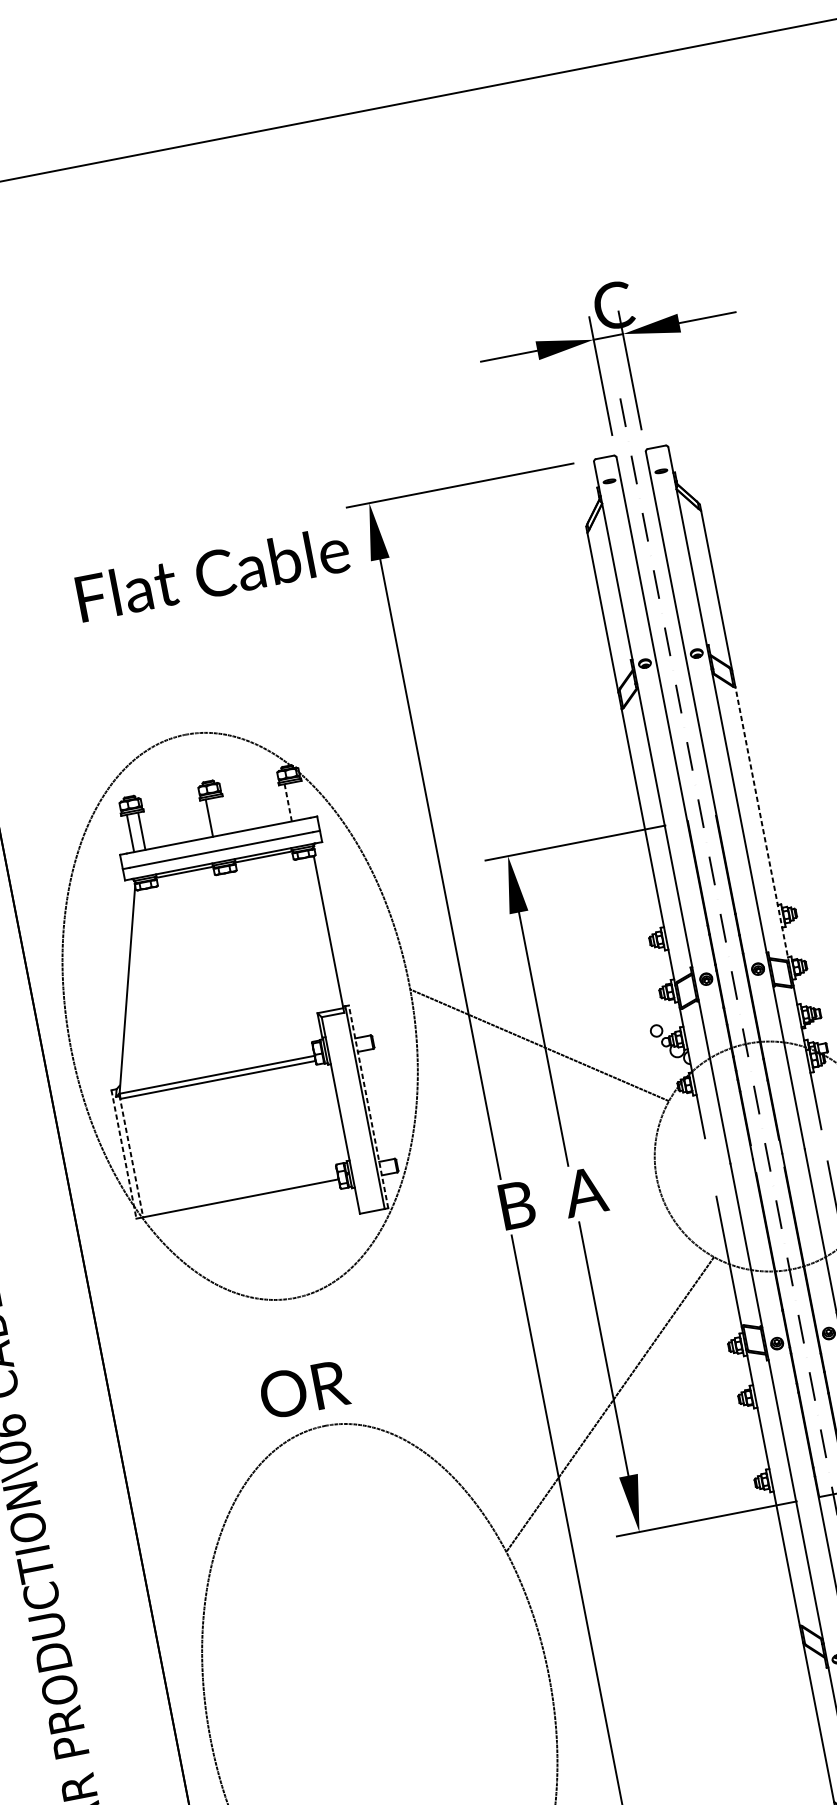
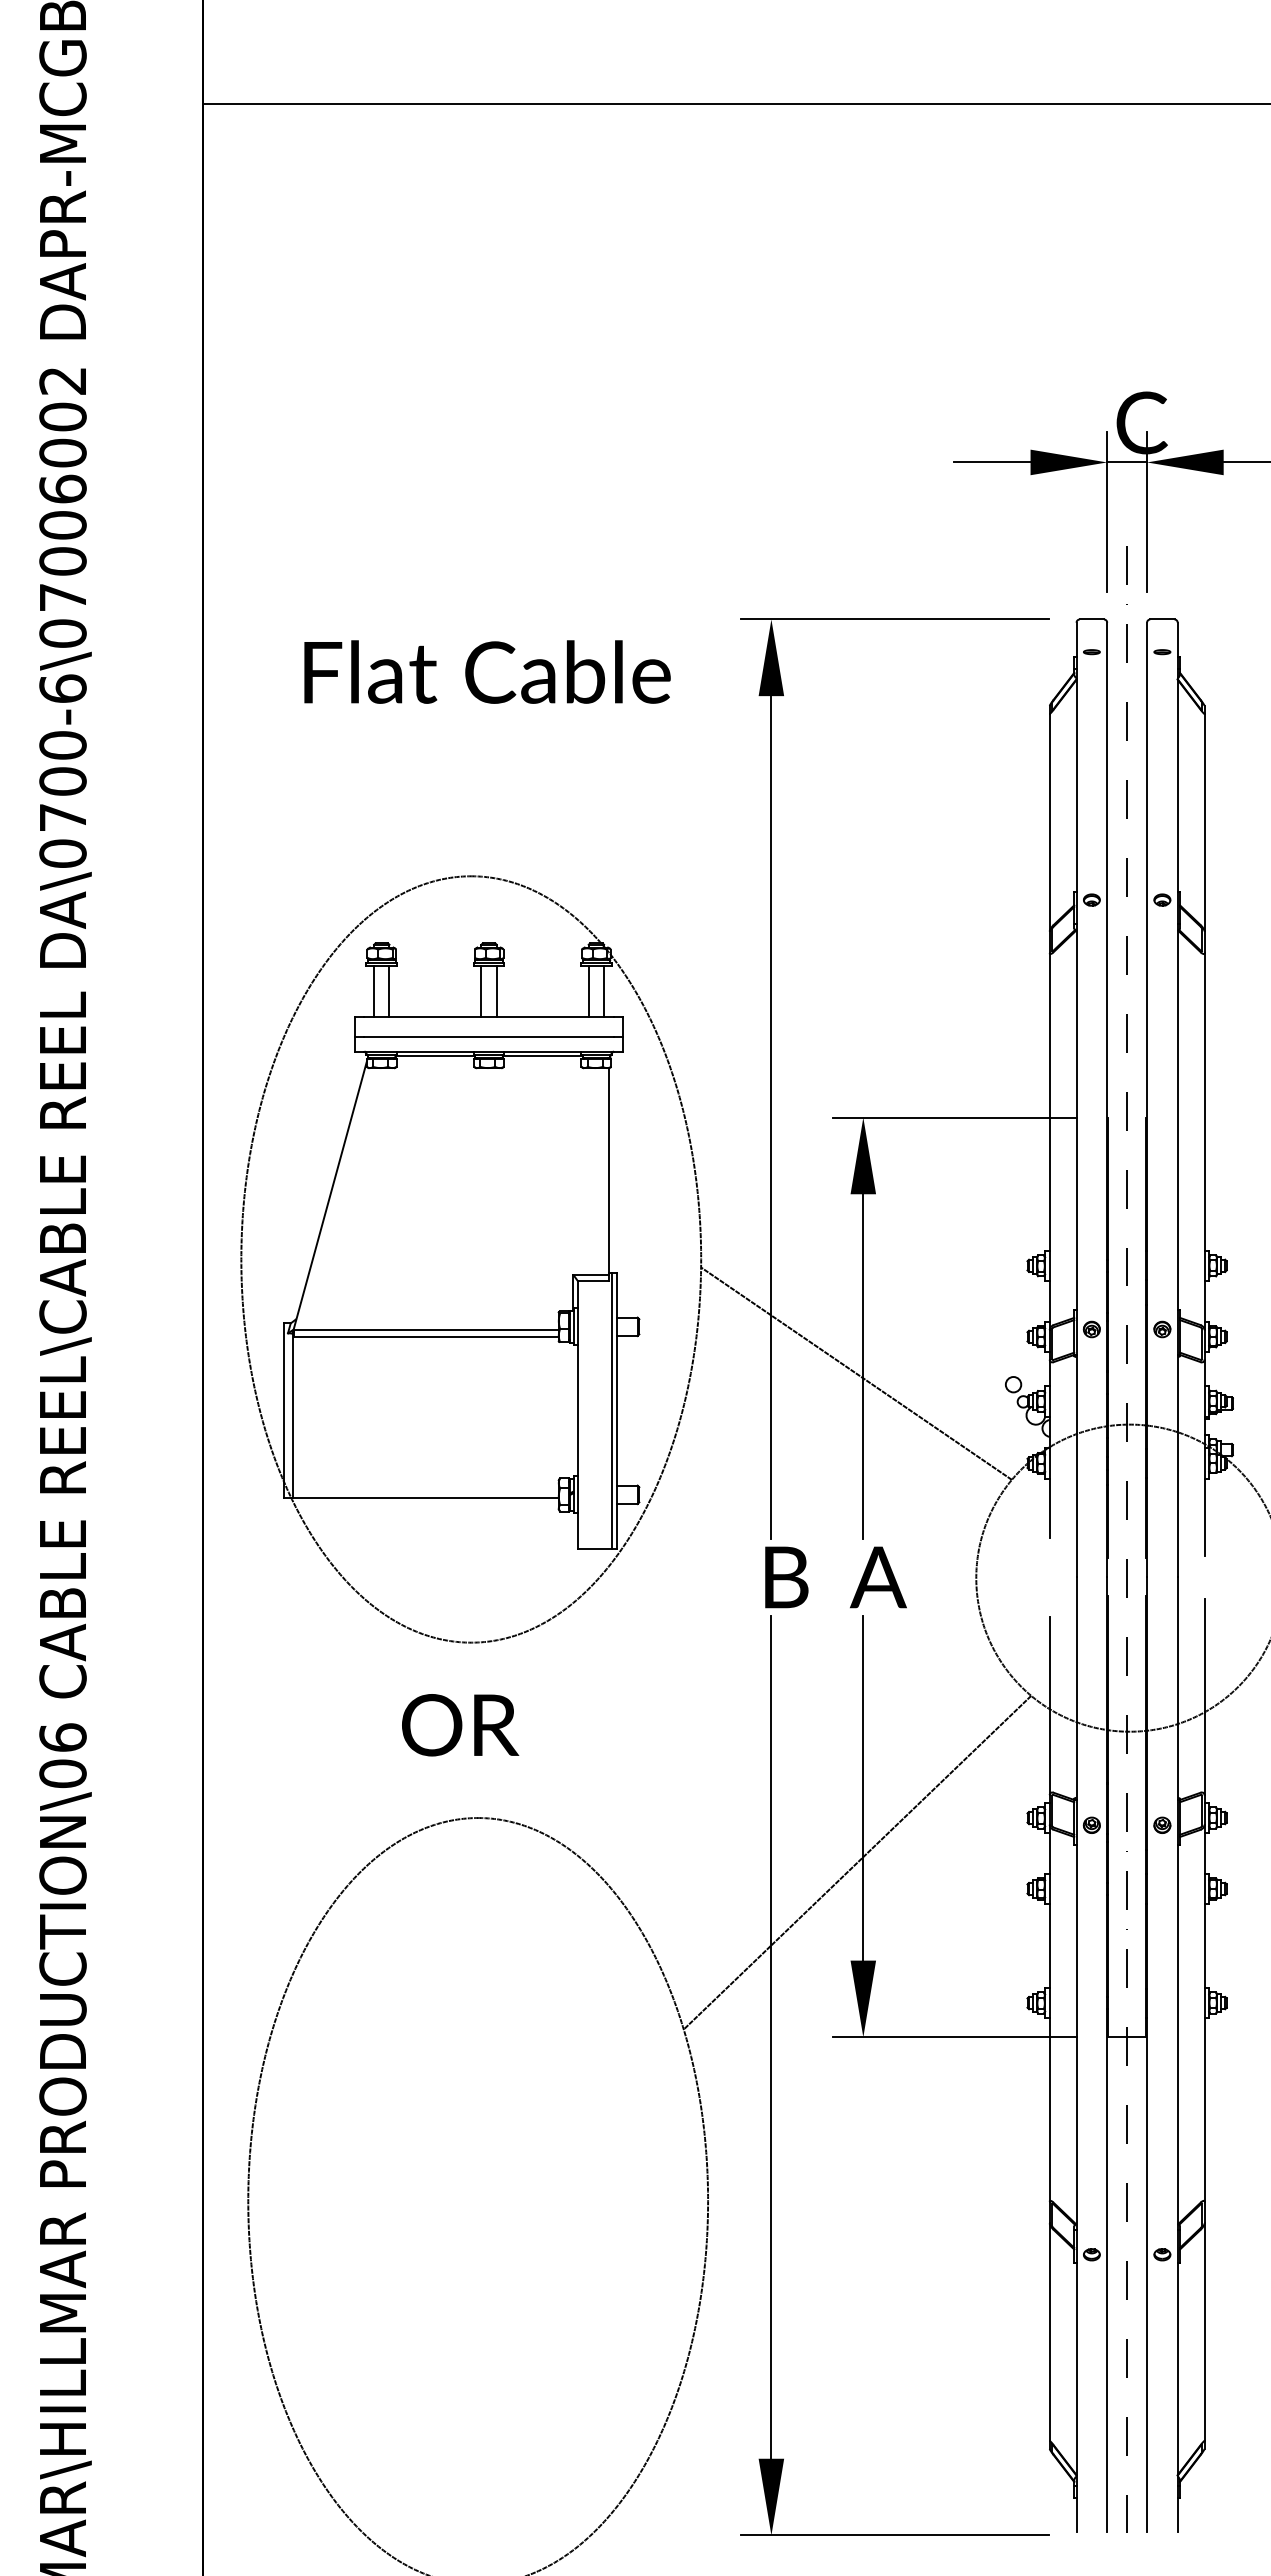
text: (212, 573) -> (487, 671), moved
line: (299, 800) -> (604, 991), added
line: (288, 802) -> (588, 991), dashed -> solid
line: (220, 815) -> (496, 991), added
line: (762, 824) -> (1204, 1141), dashed -> solid
line: (368, 1106) -> (616, 1410), dashed -> solid
line: (123, 1154) -> (283, 1411), dashed -> solid
line: (131, 1156) -> (292, 1415), dashed -> solid
text: (304, 1389) -> (460, 1725), moved

